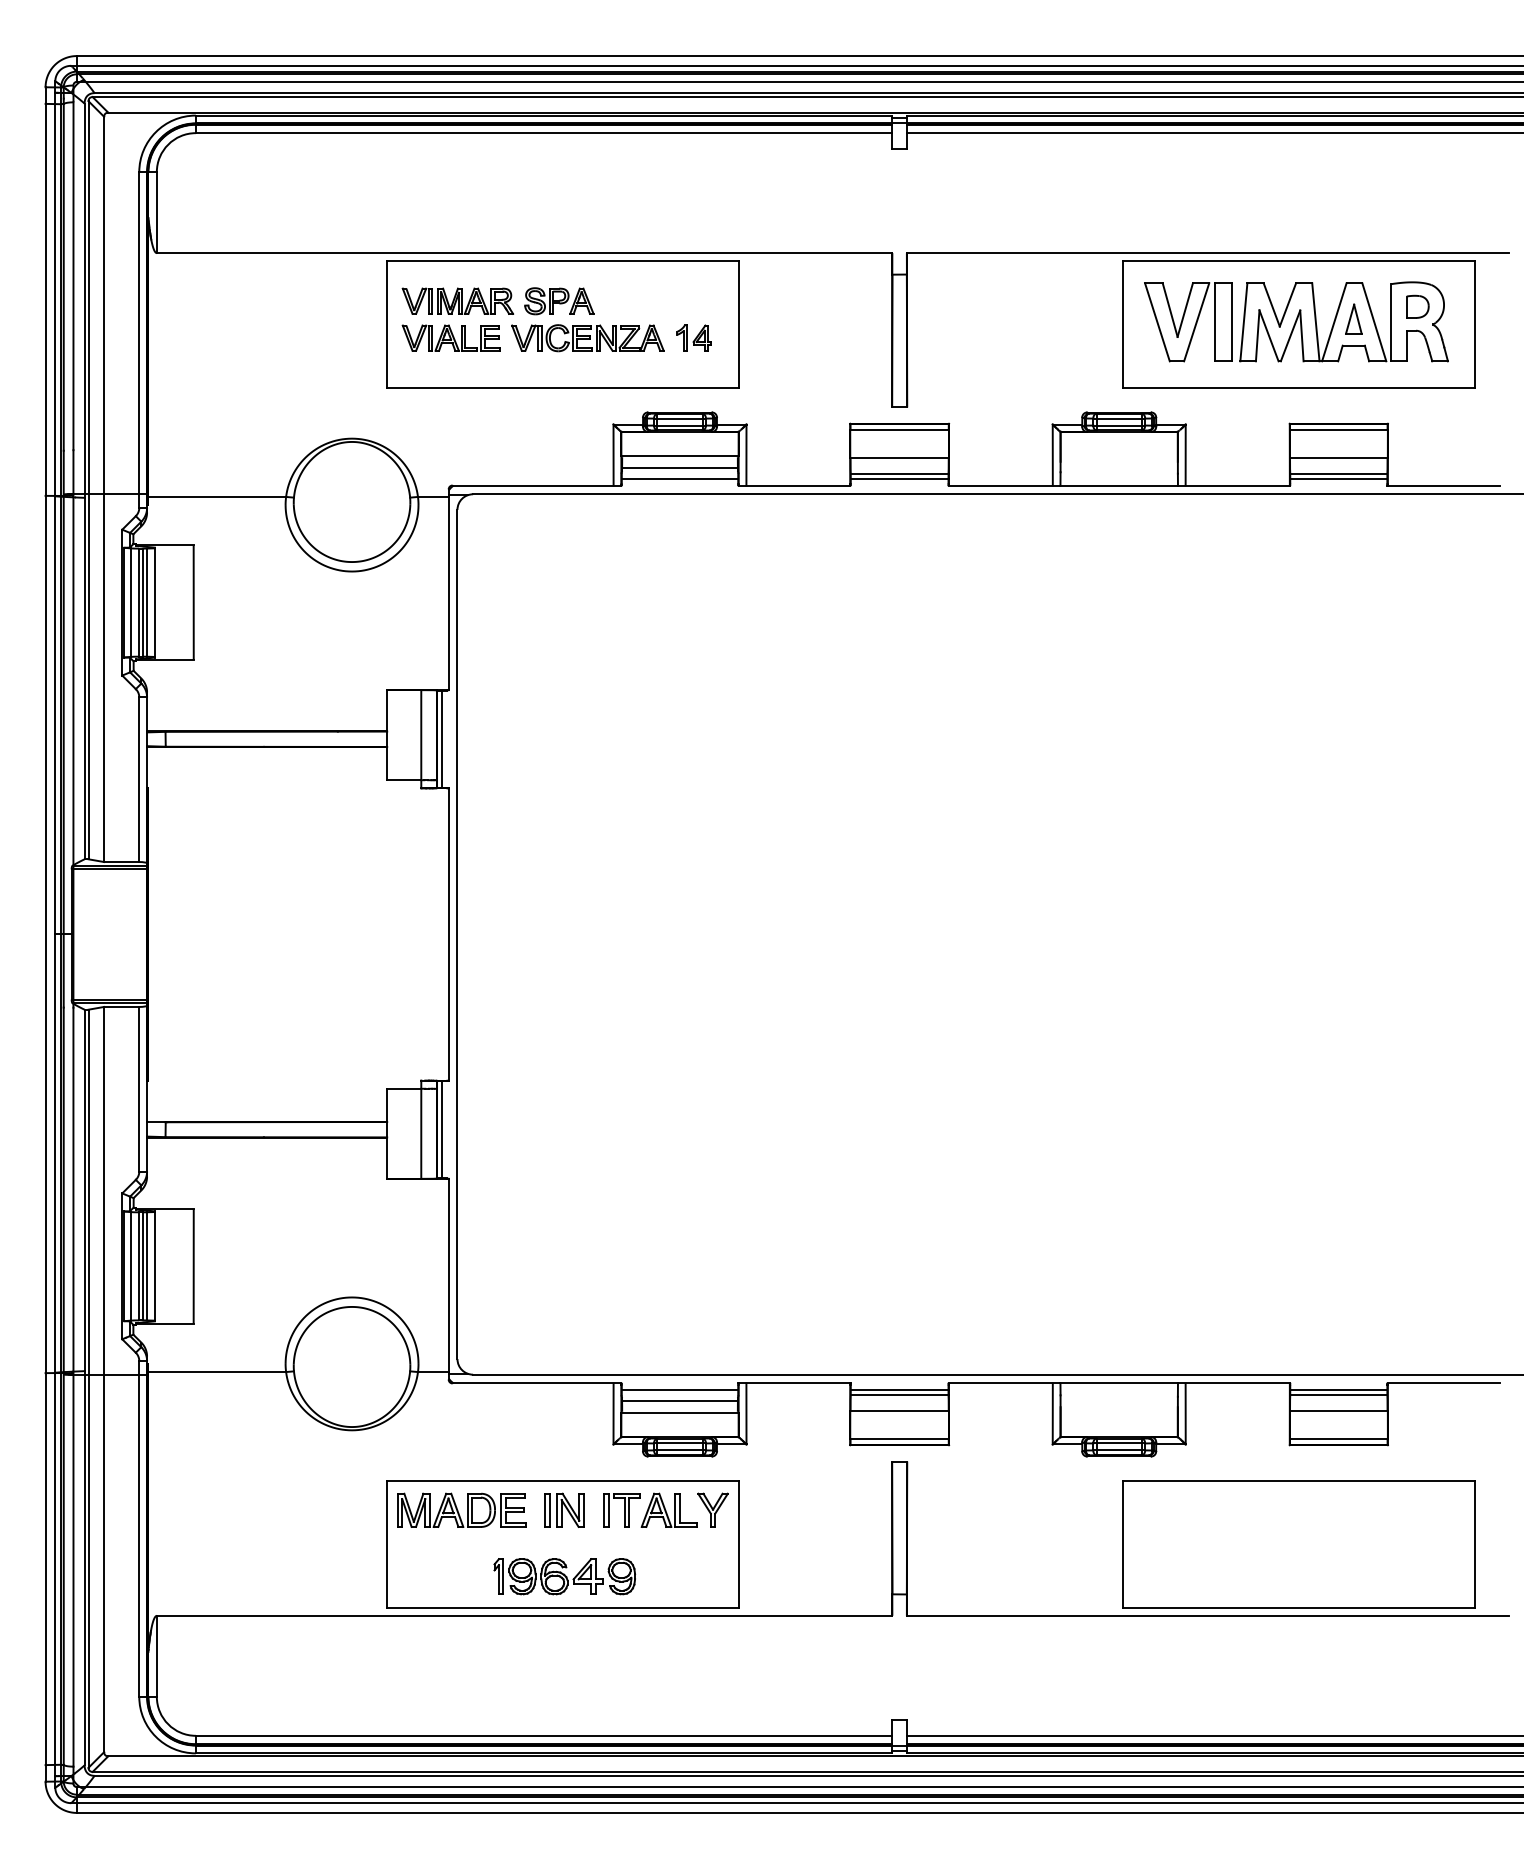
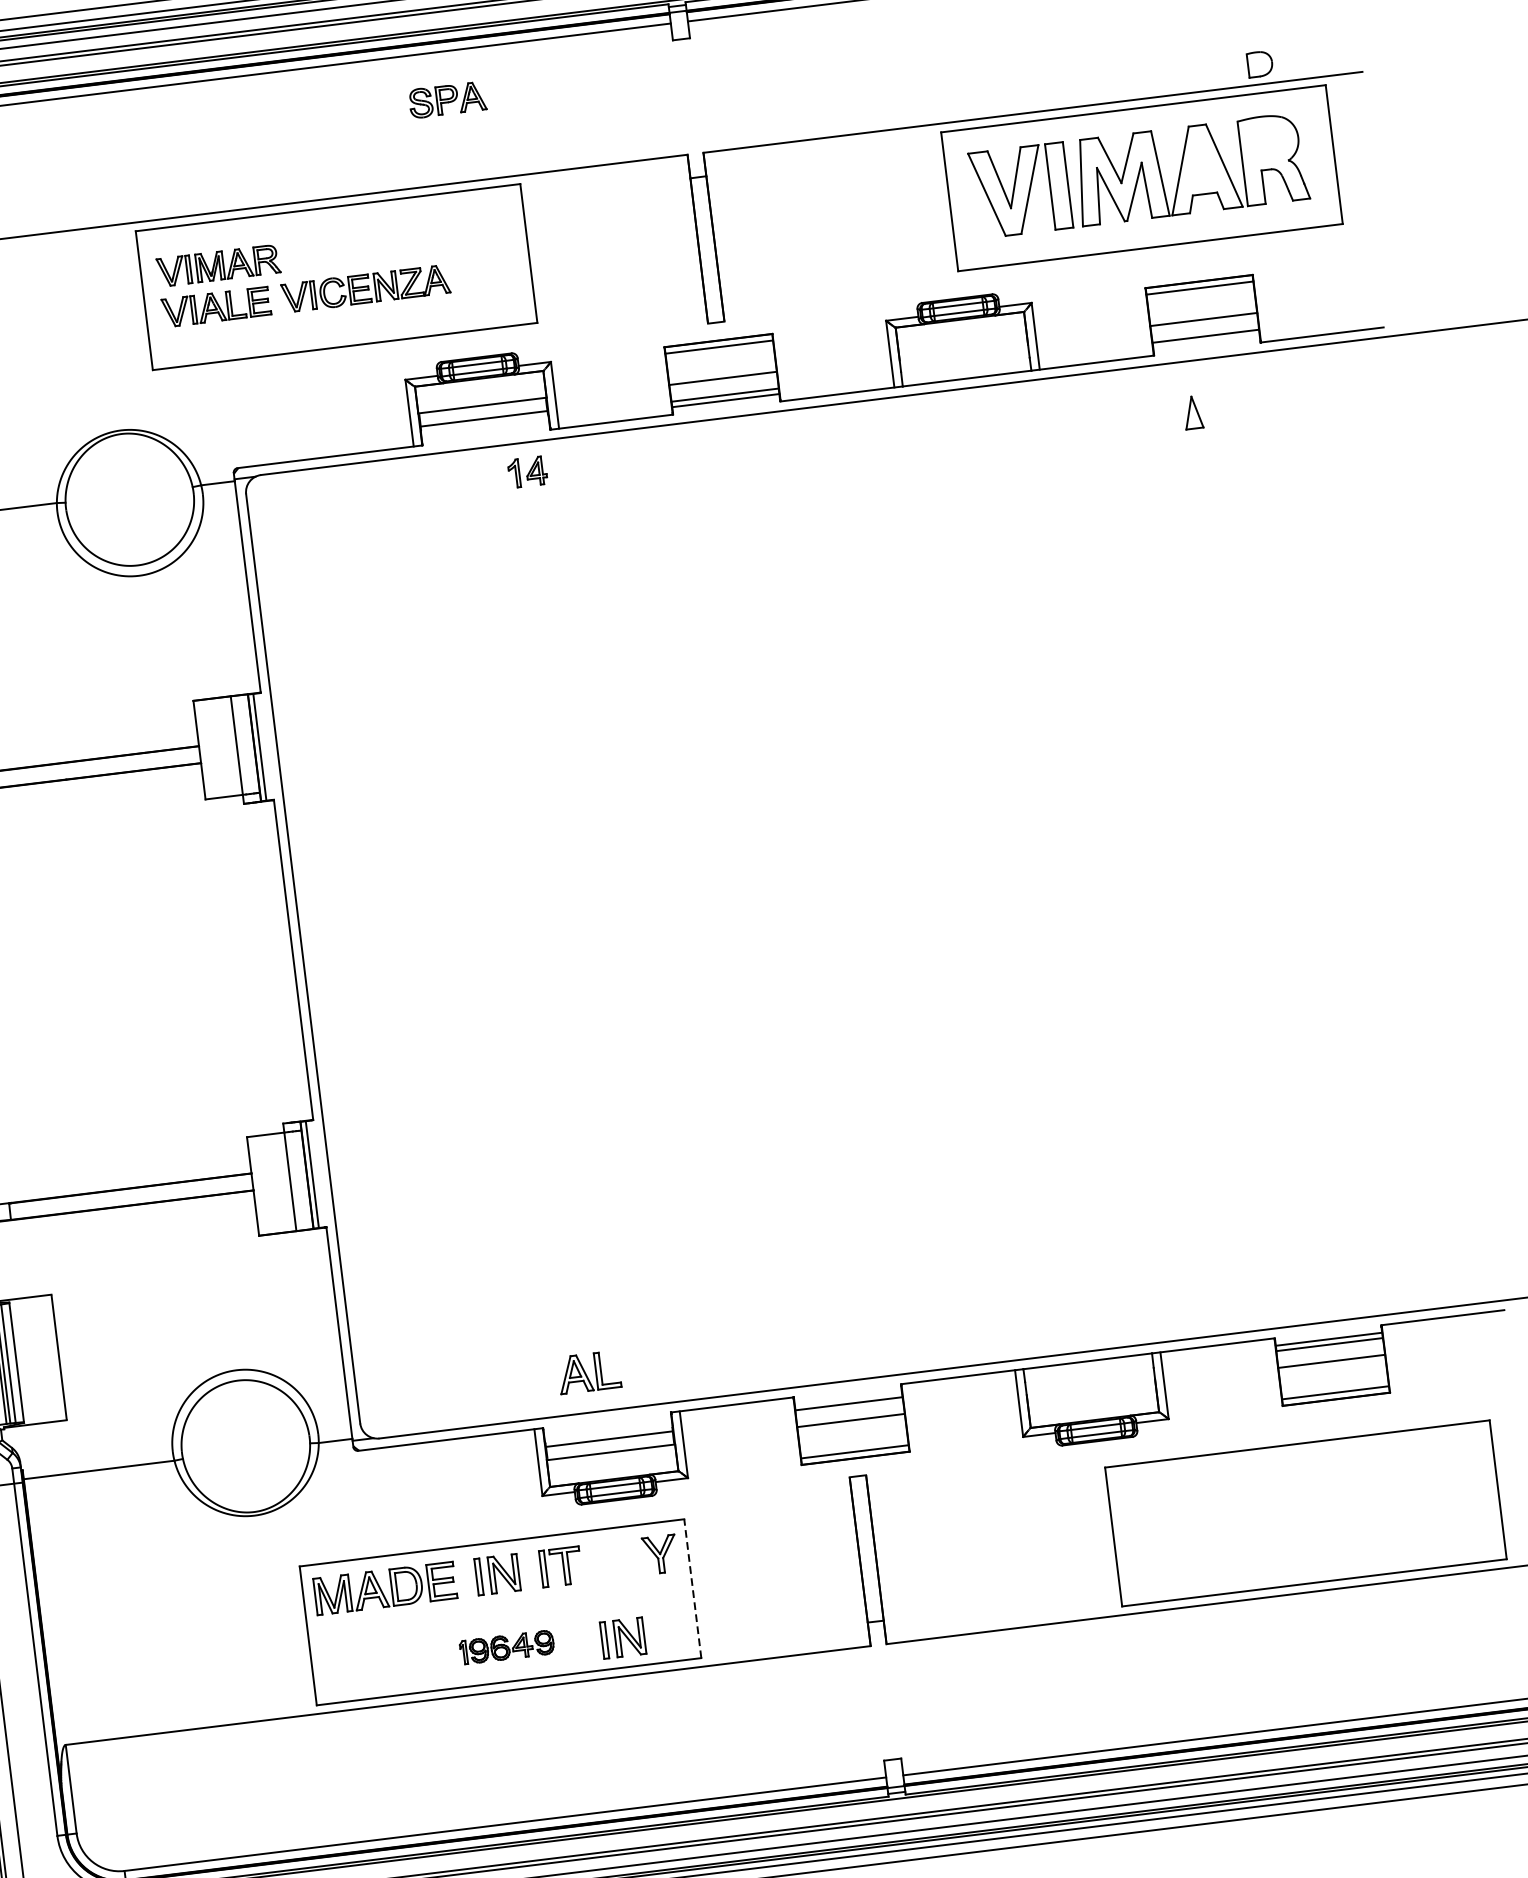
part: (559, 301) -> (447, 100), moved
part: (1417, 306) -> (1259, 63), moved
part: (1353, 318) -> (1192, 411), moved
part: (693, 337) -> (526, 471), moved
line: (679, 478) -> (484, 430), removed
line: (1338, 478) -> (1206, 341), removed
line: (679, 1390) -> (607, 1428), removed
line: (899, 1390) -> (848, 1398), removed
part: (668, 1509) -> (588, 1371), moved
line: (738, 1544) -> (692, 1588), solid -> dashed
part: (564, 1576) -> (506, 1647), size x0.6
part: (670, 1580) -> (623, 1637), added

